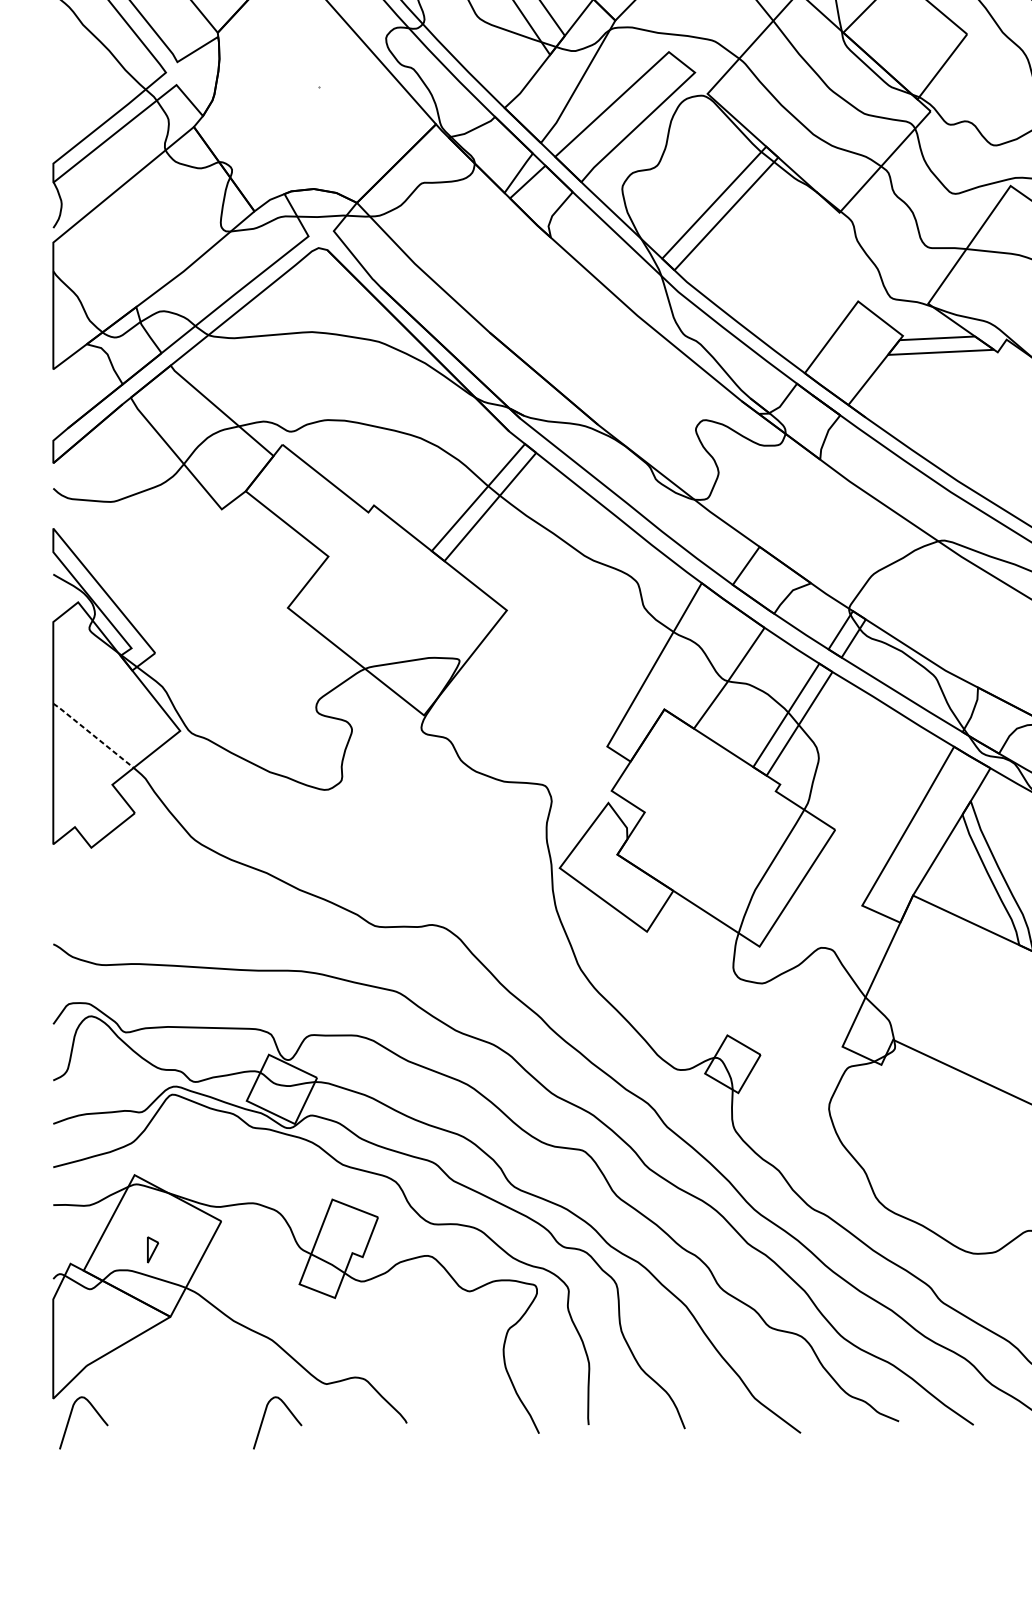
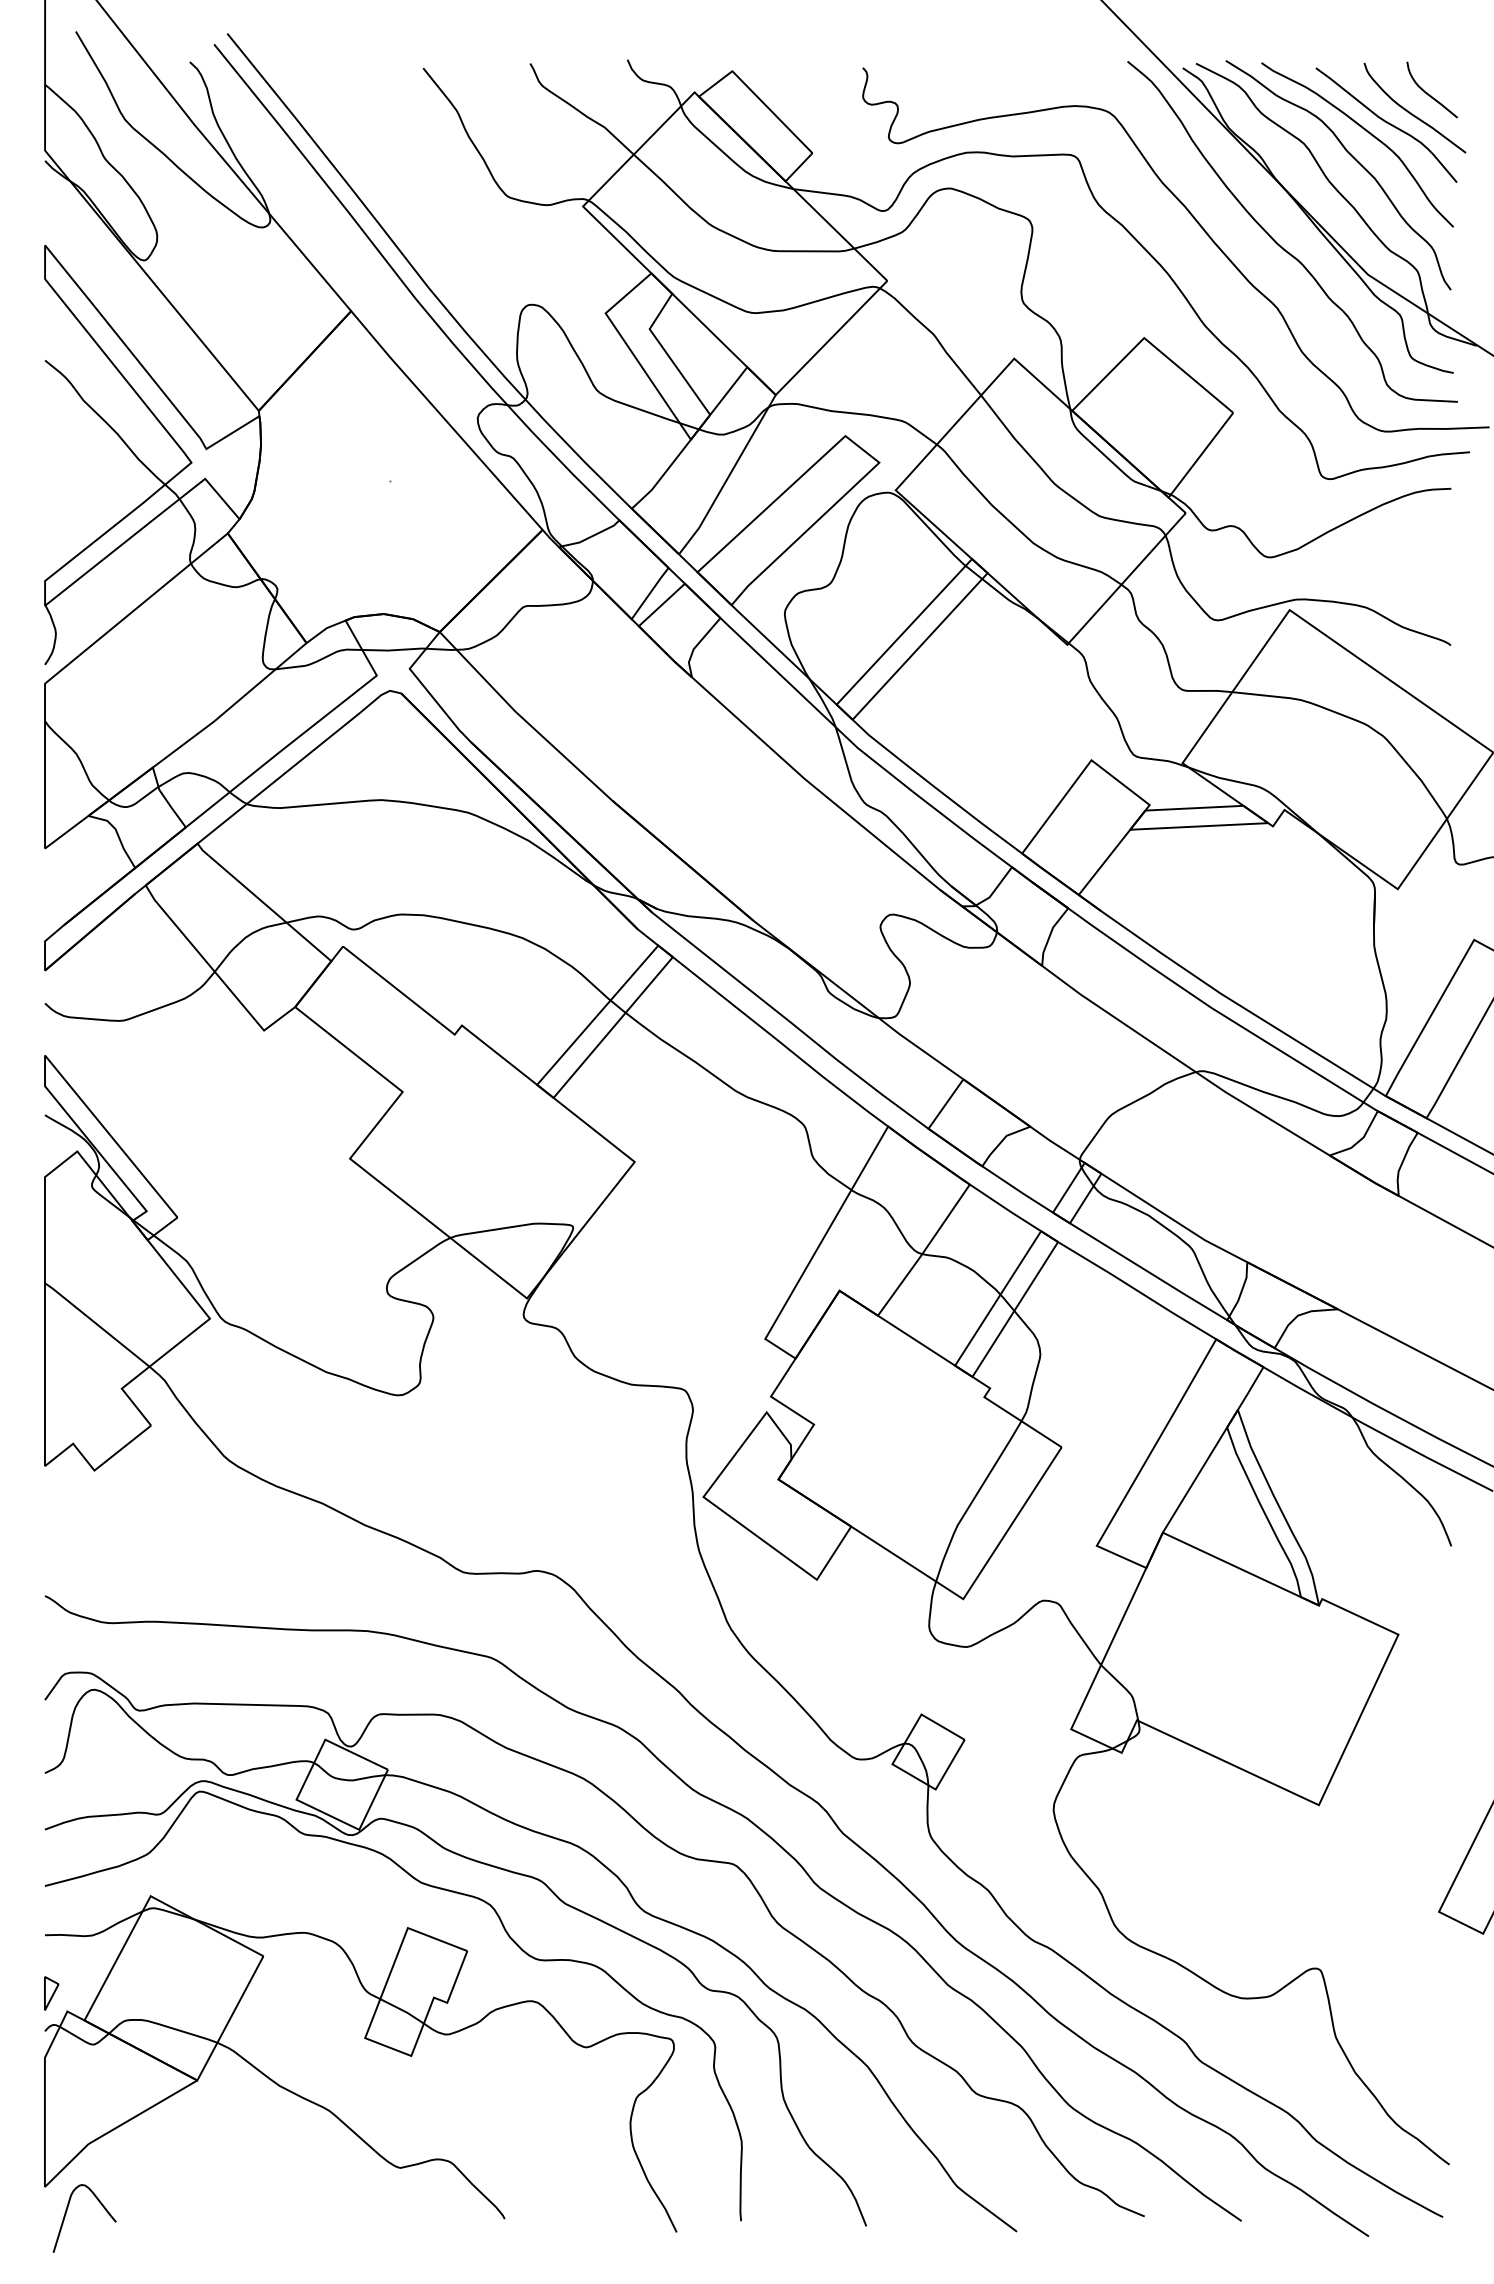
line: (92, 735) -> (96, 1324), dashed -> solid
part: (152, 1249) -> (51, 1993), moved
curve: (264, 1417) -> (319, 2211), removed

